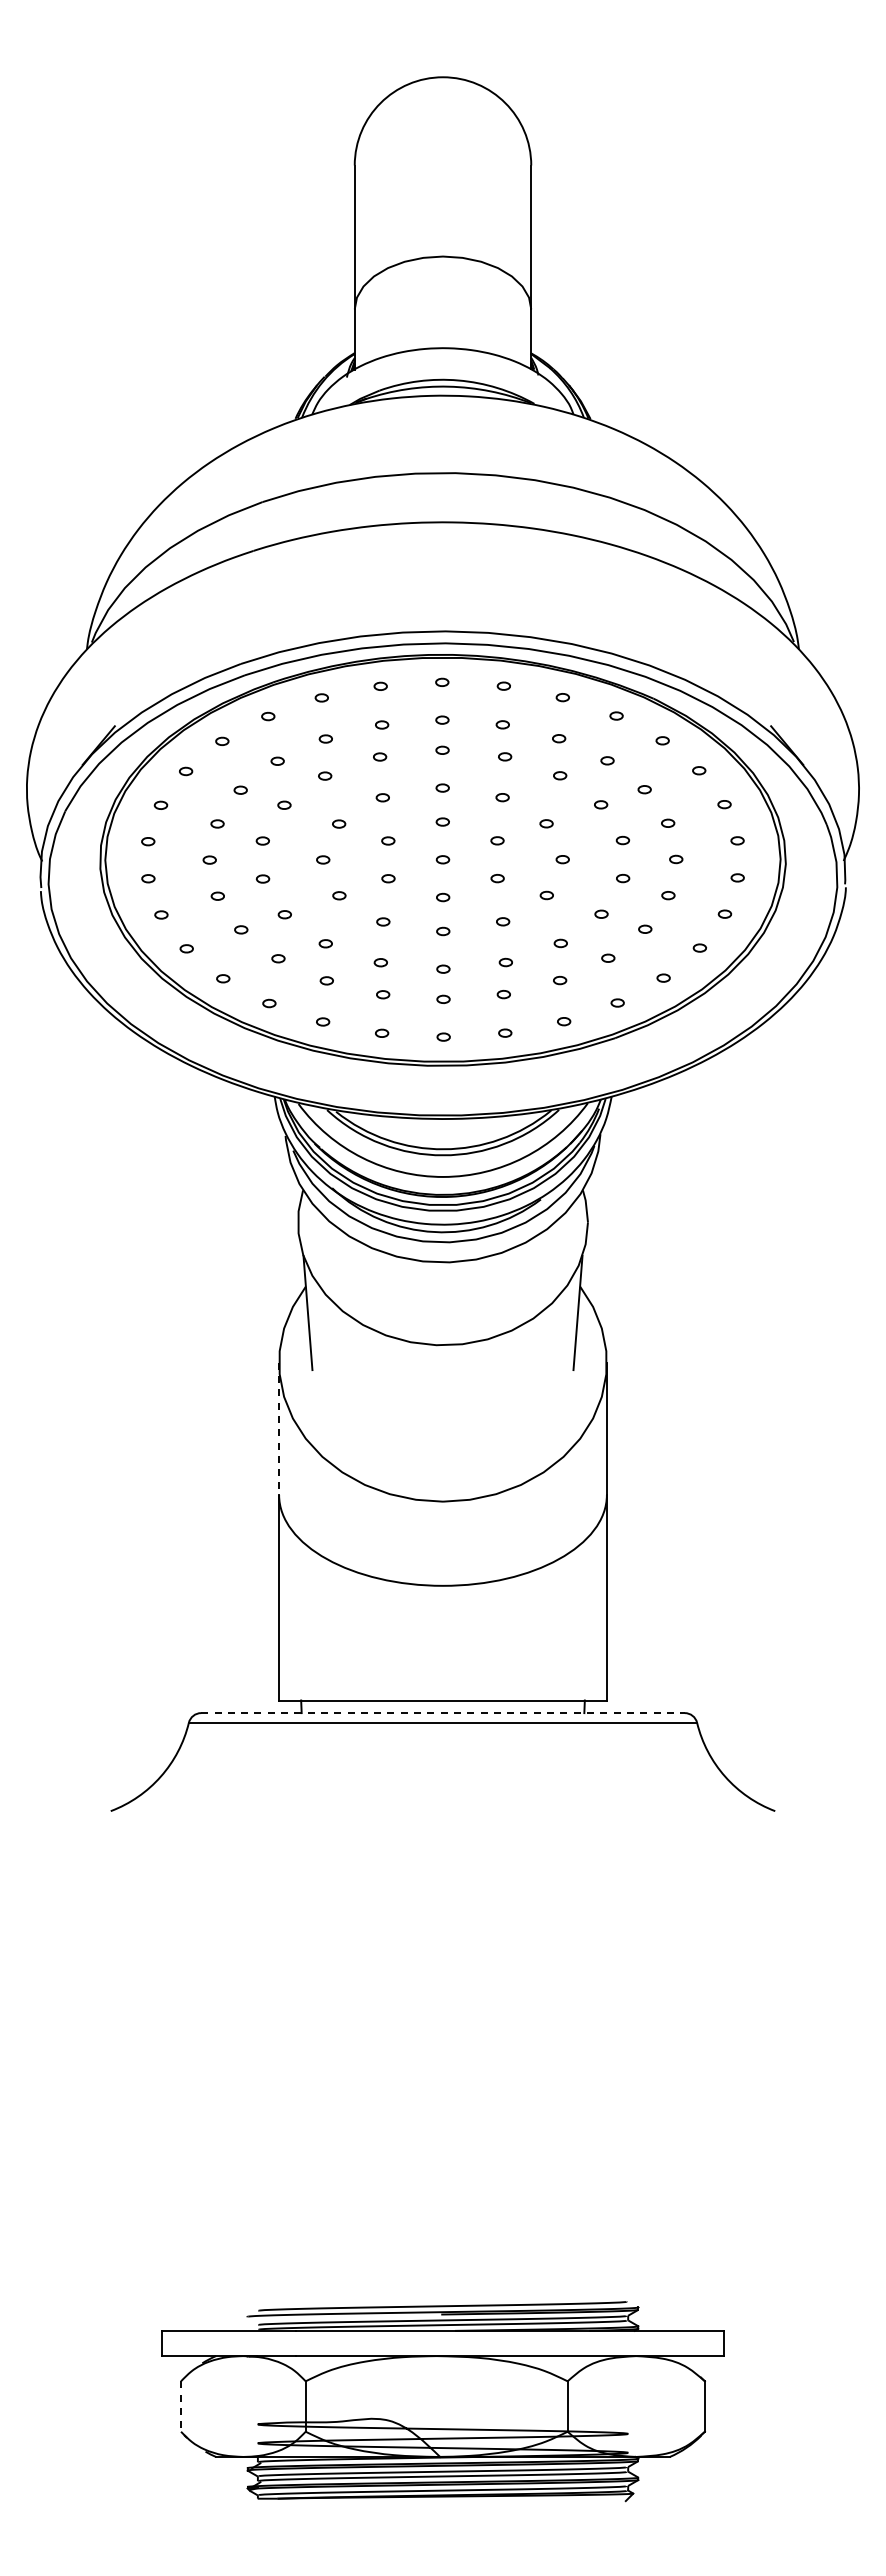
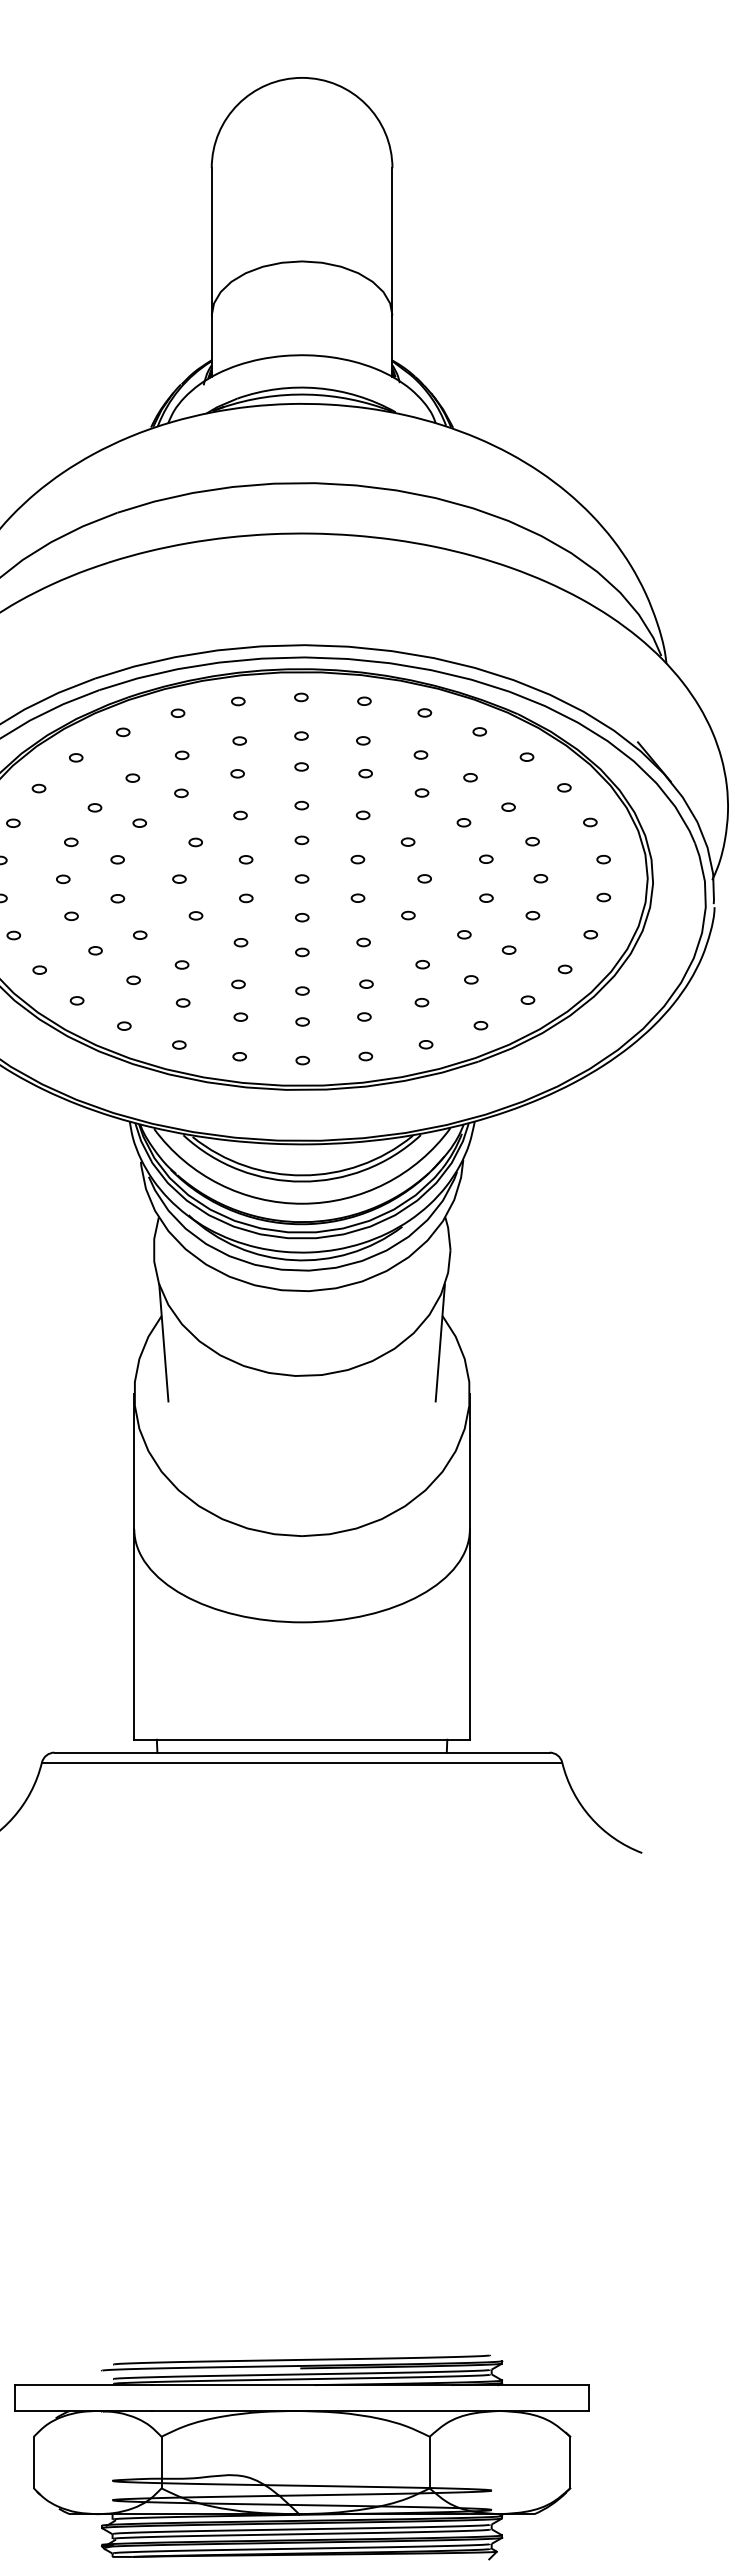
line: (279, 1429) -> (134, 1462), dashed -> solid
line: (443, 1713) -> (302, 1753), dashed -> solid
line: (181, 2407) -> (34, 2463), dashed -> solid

